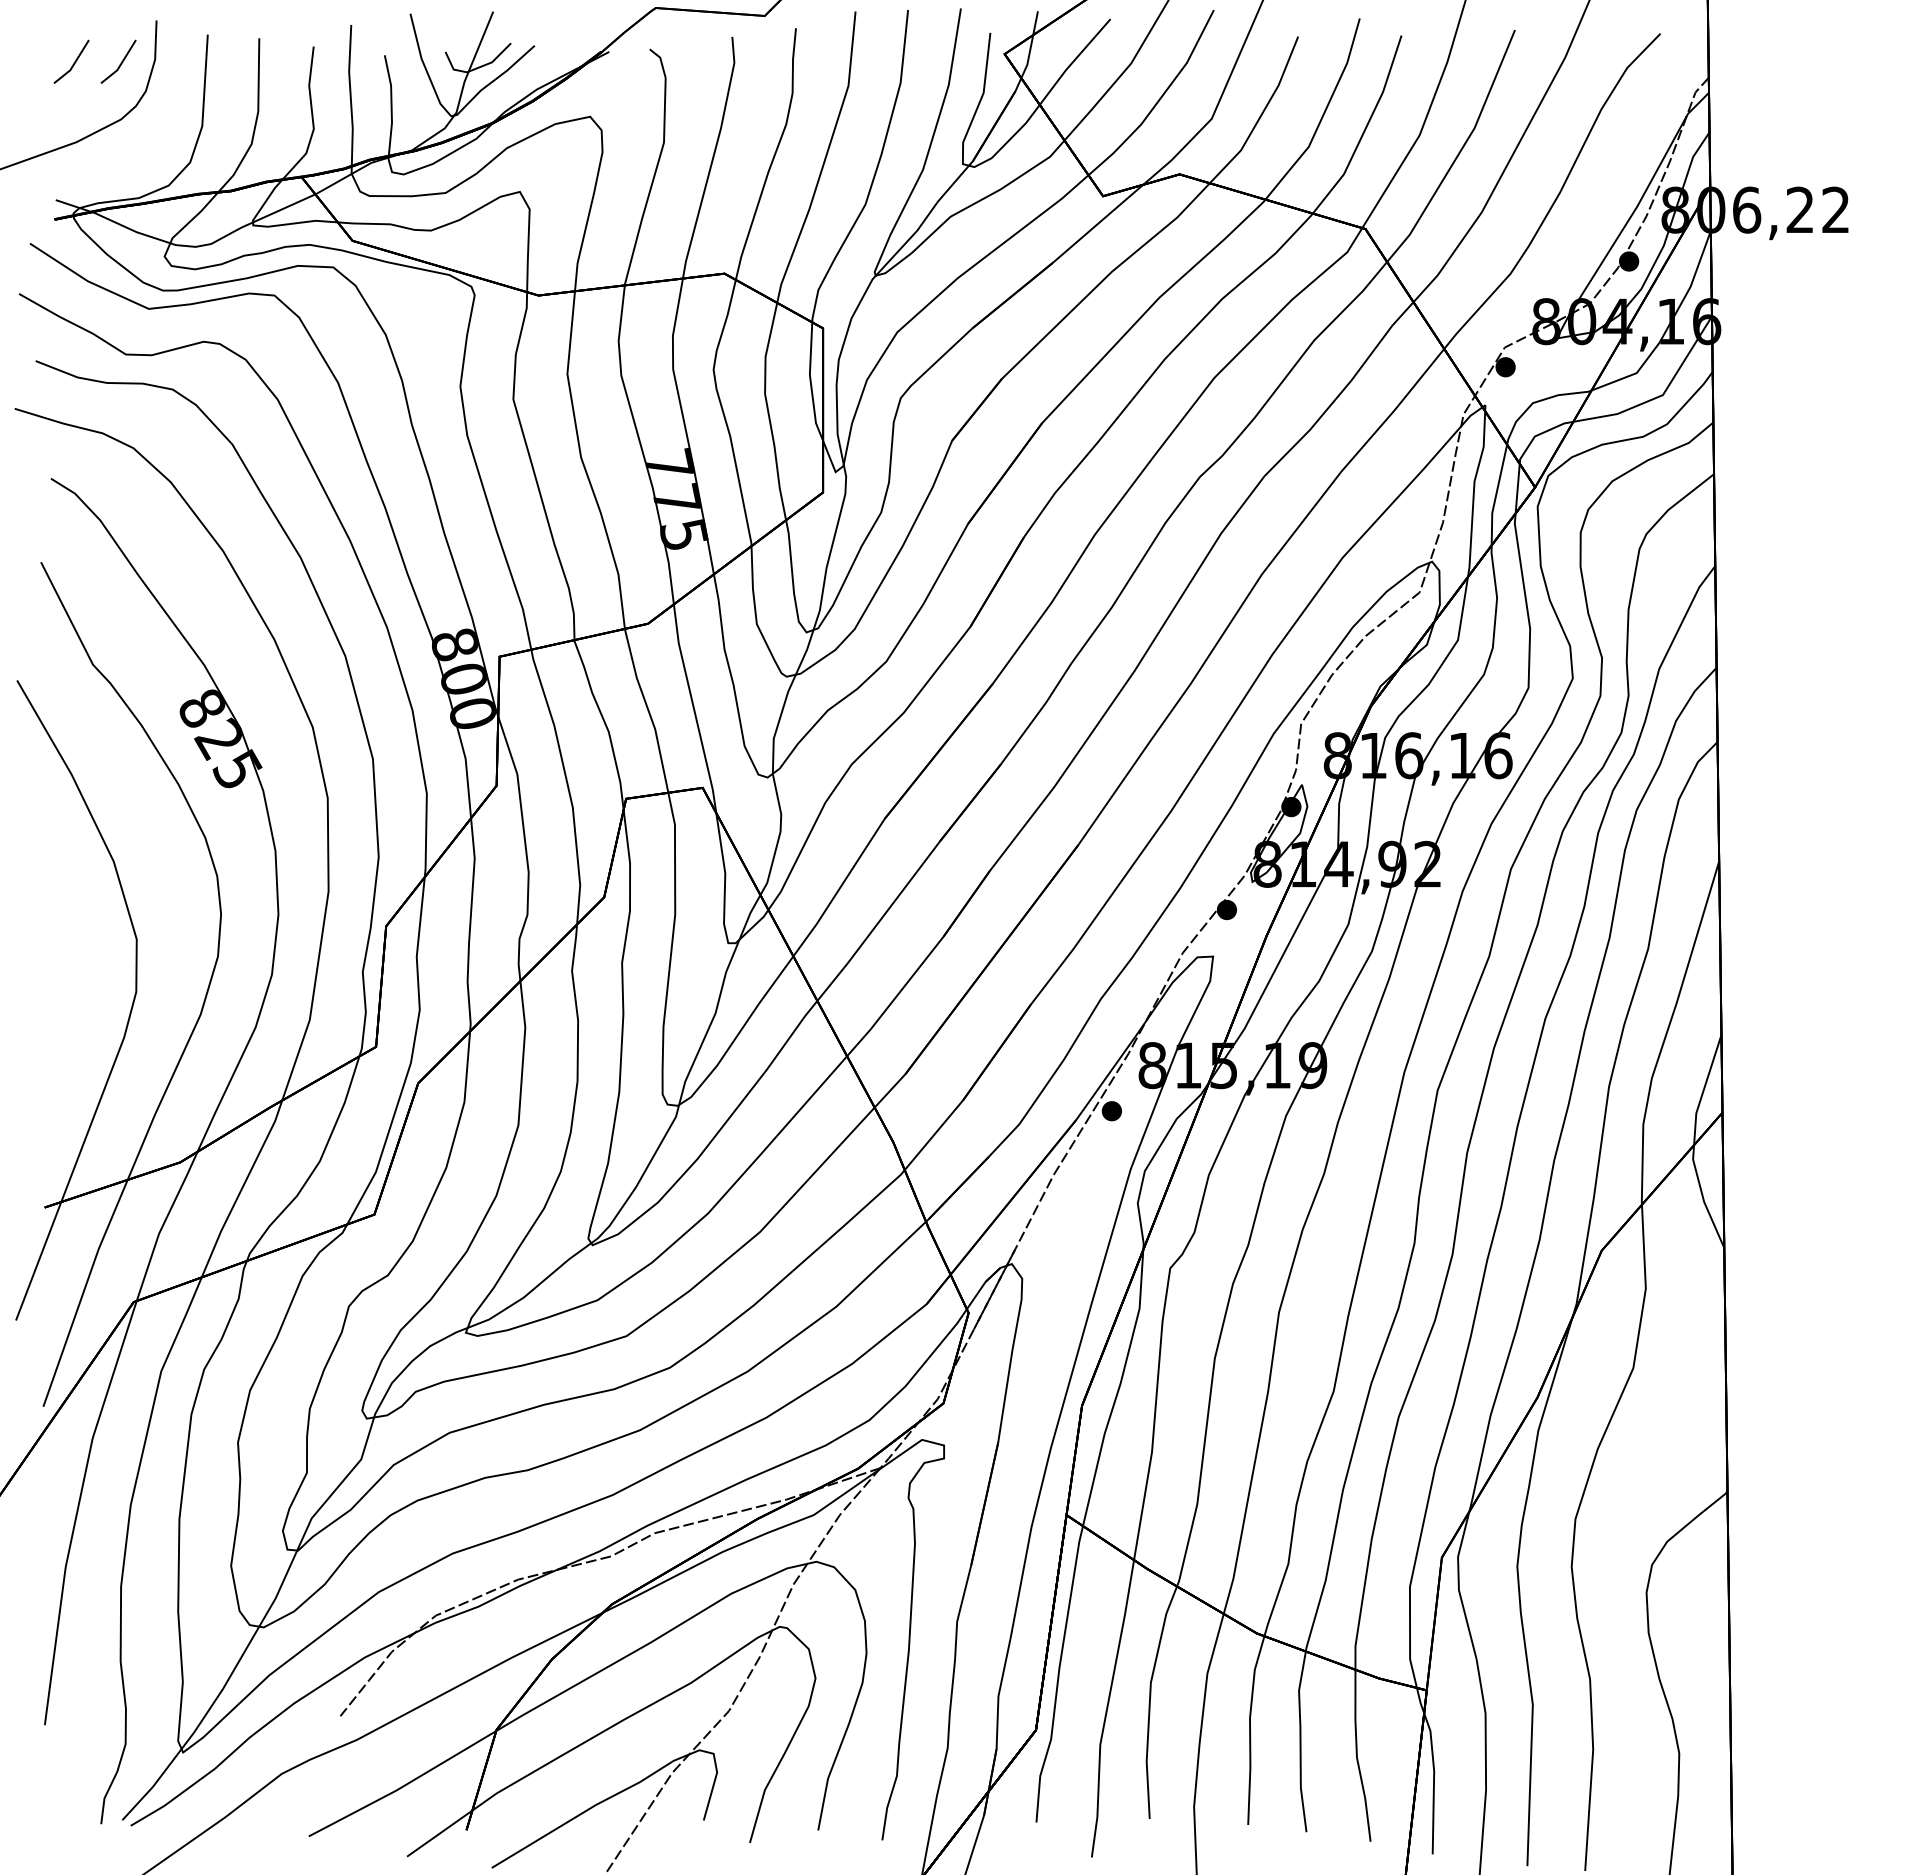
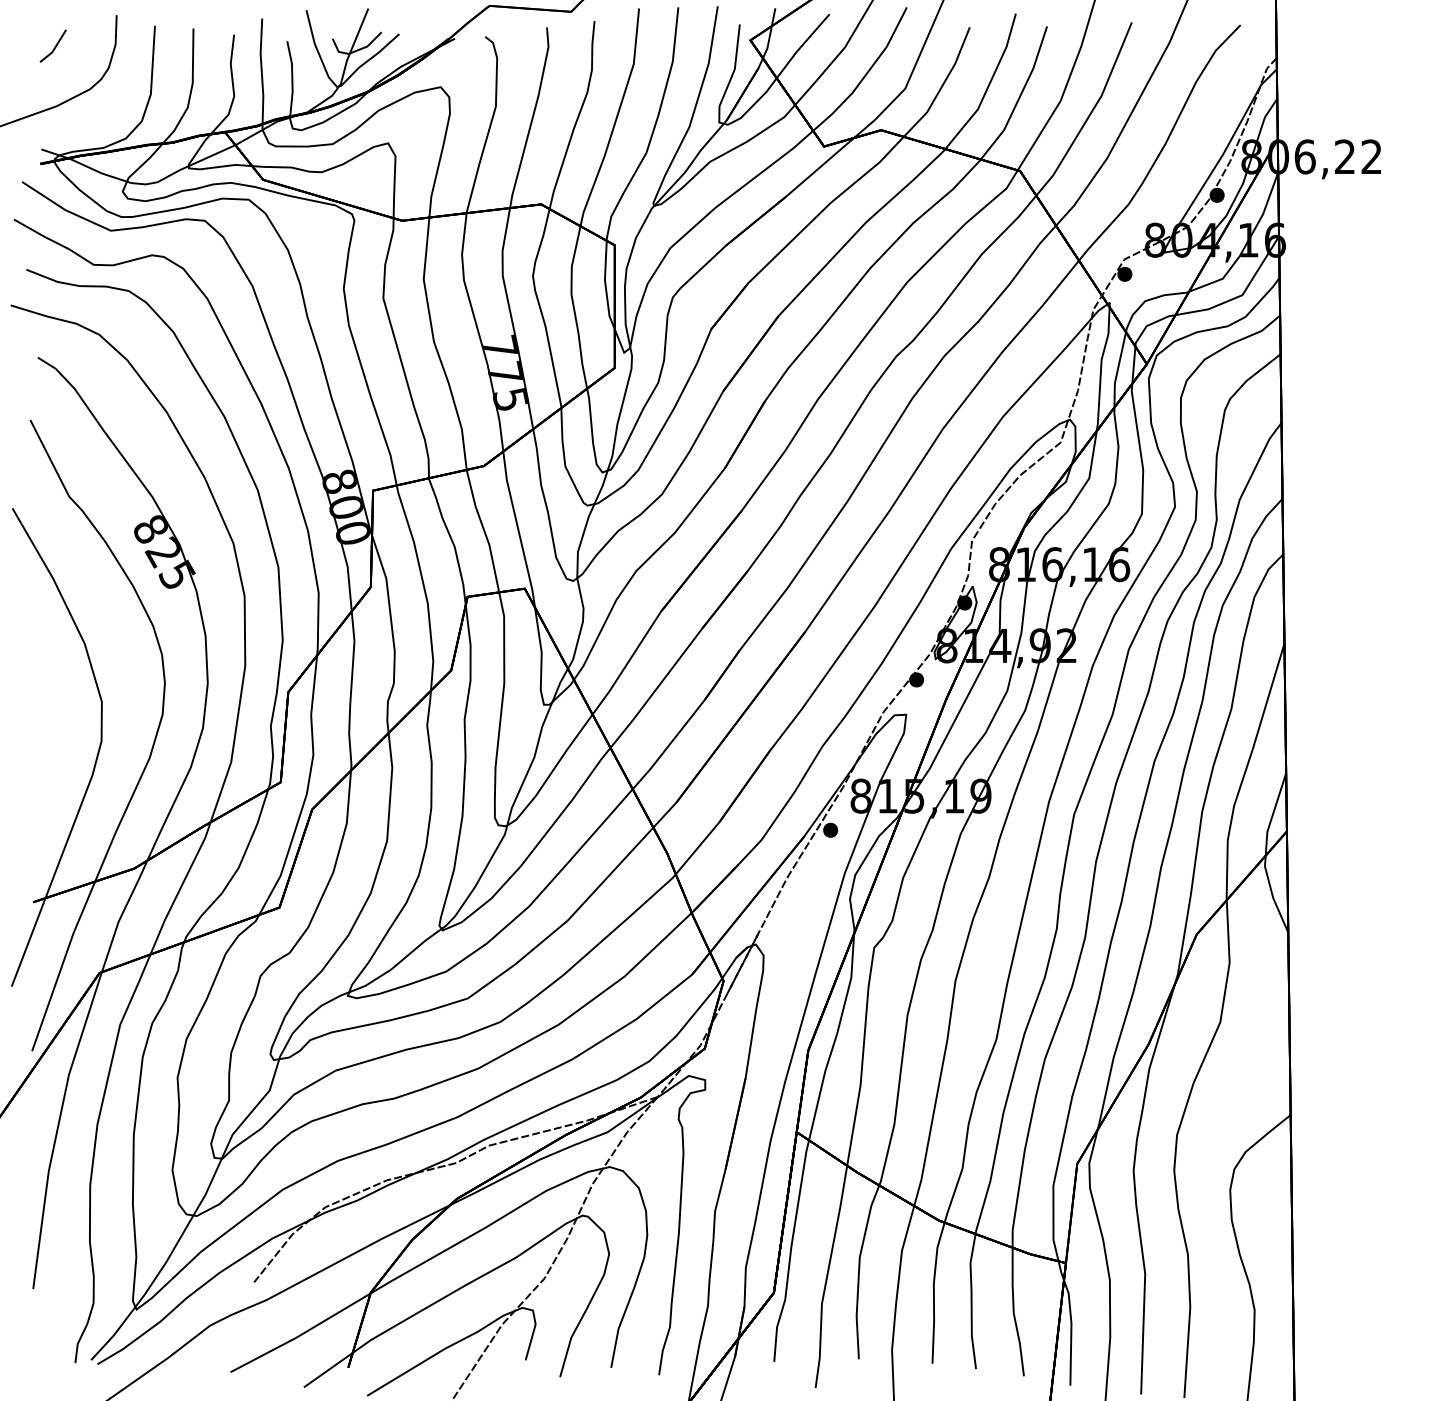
line: (120, 63) -> (89, 47), removed

